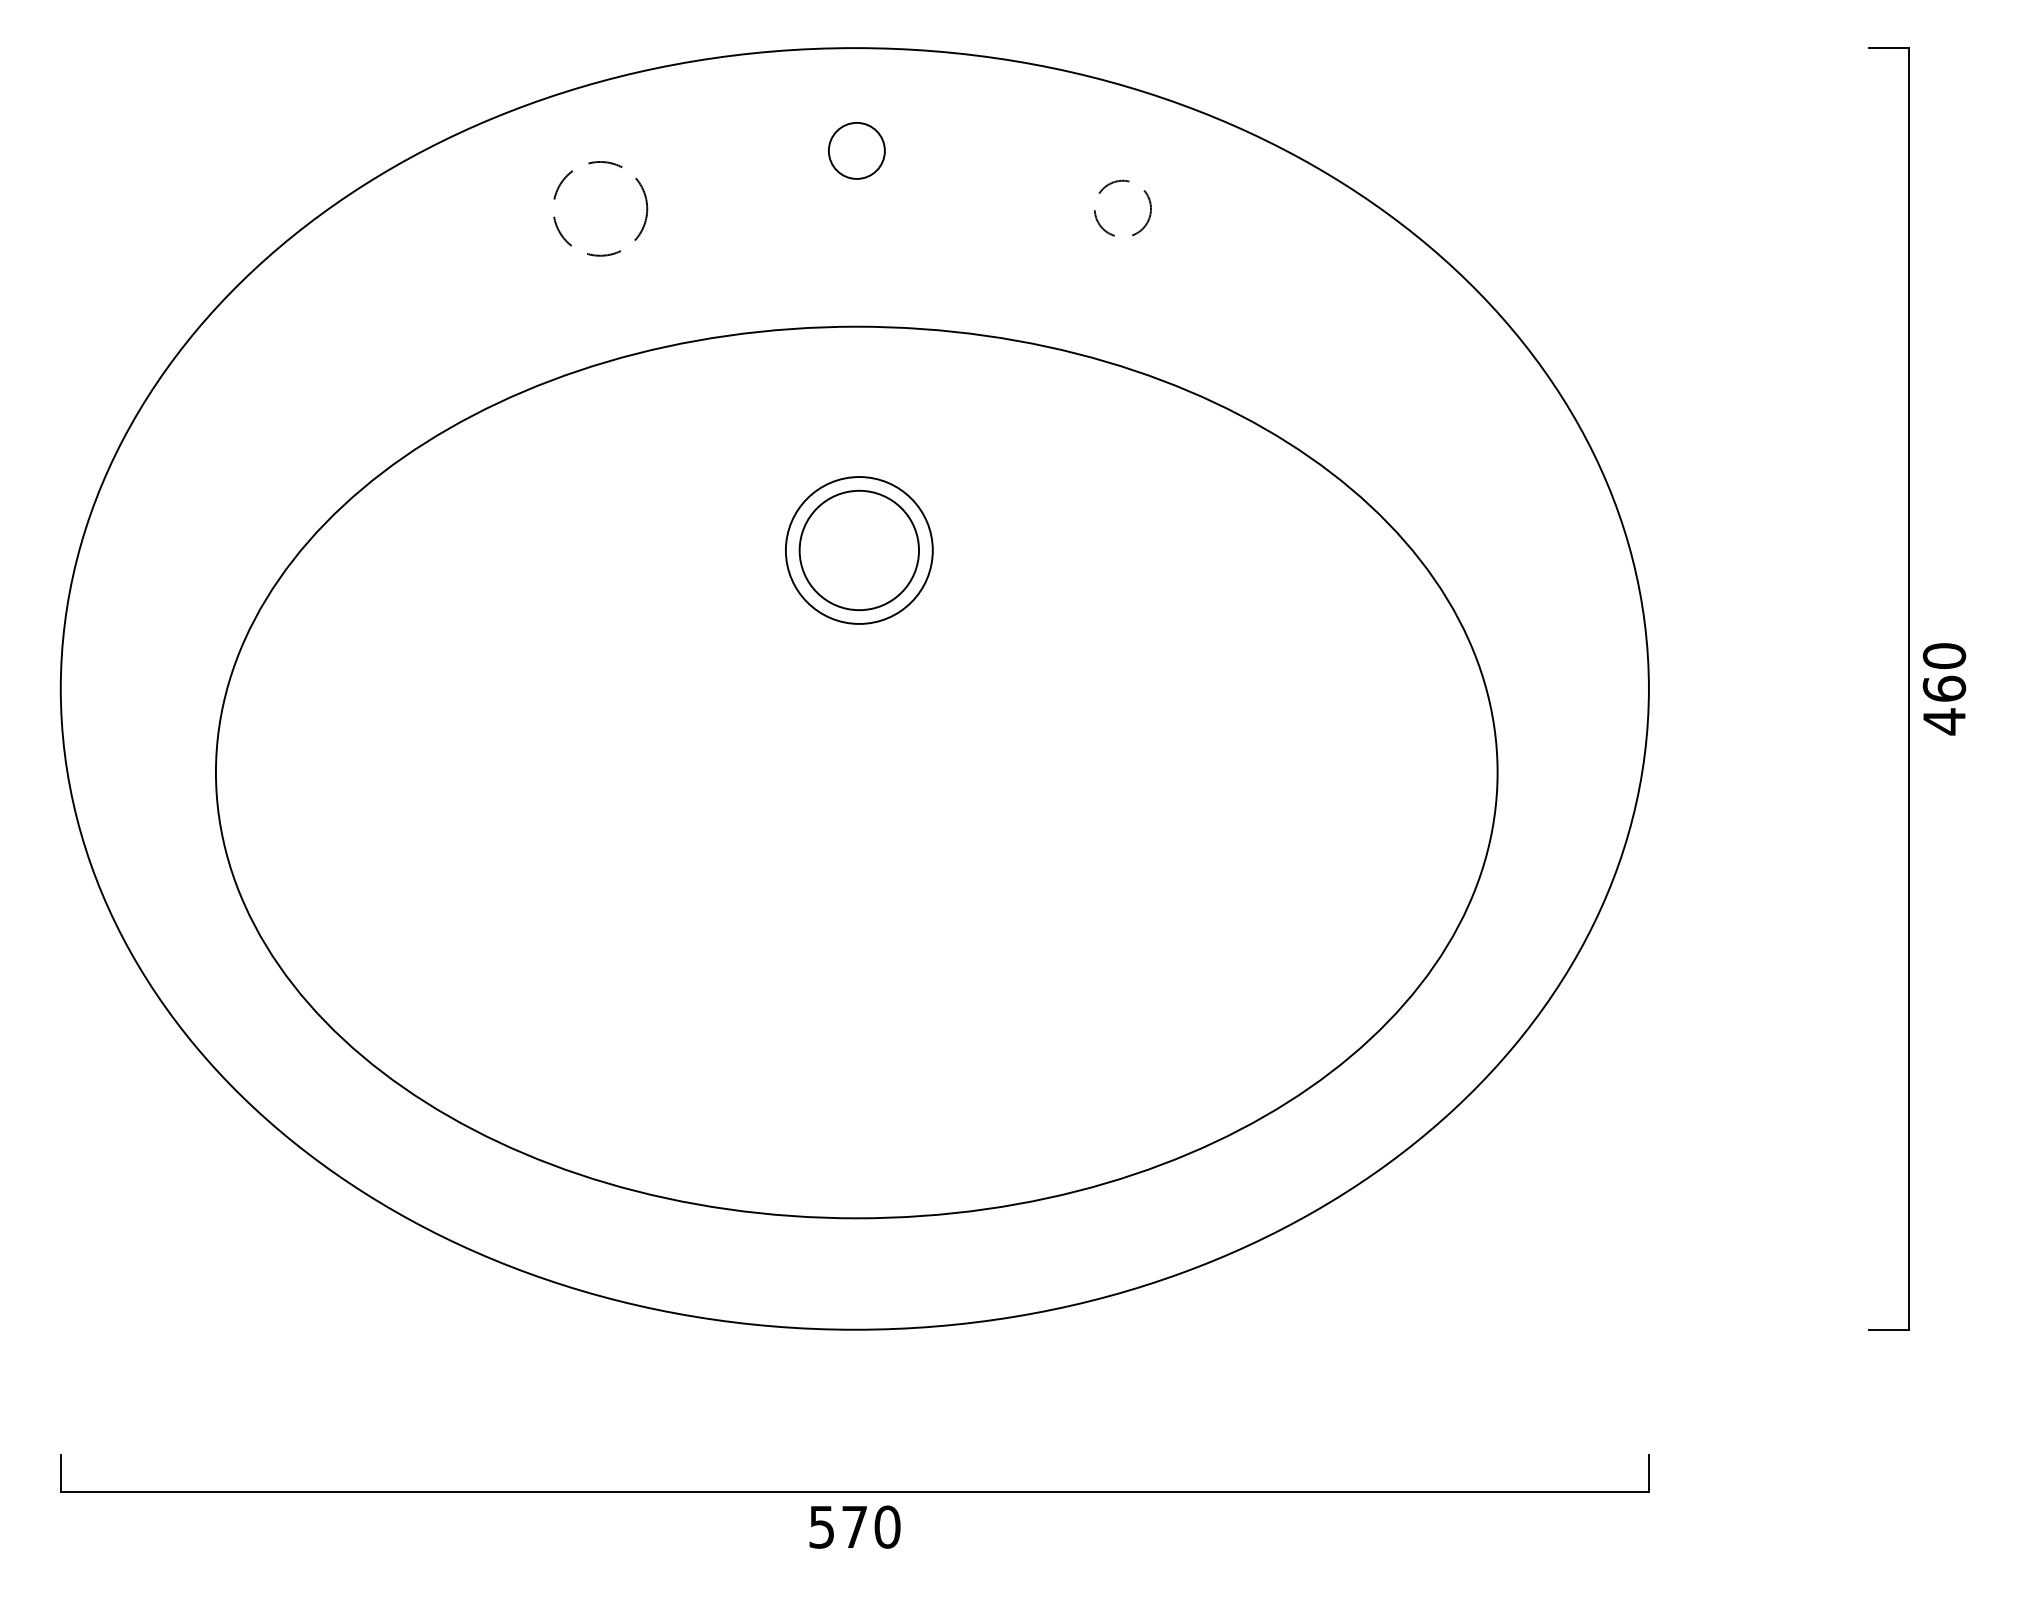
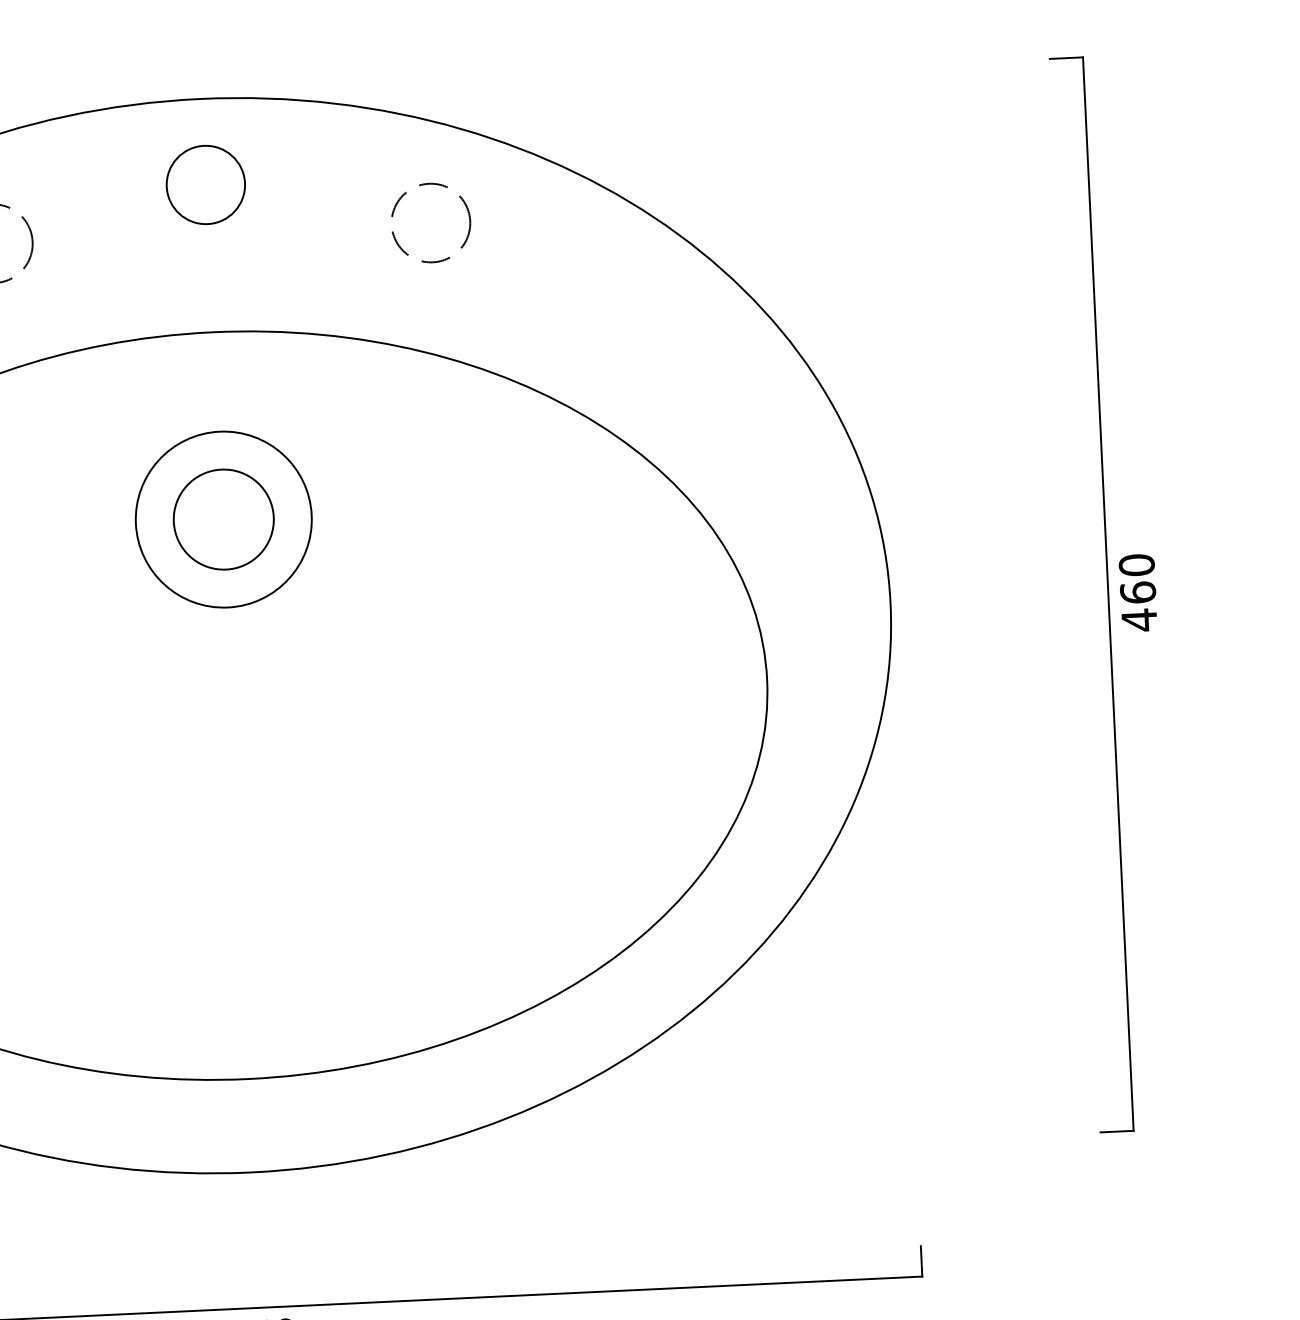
part: (856, 150) -> (205, 184), size x1.67
circle: (1122, 208) -> (430, 222), size x1.67
circle: (859, 550) -> (223, 519), size x1.43

